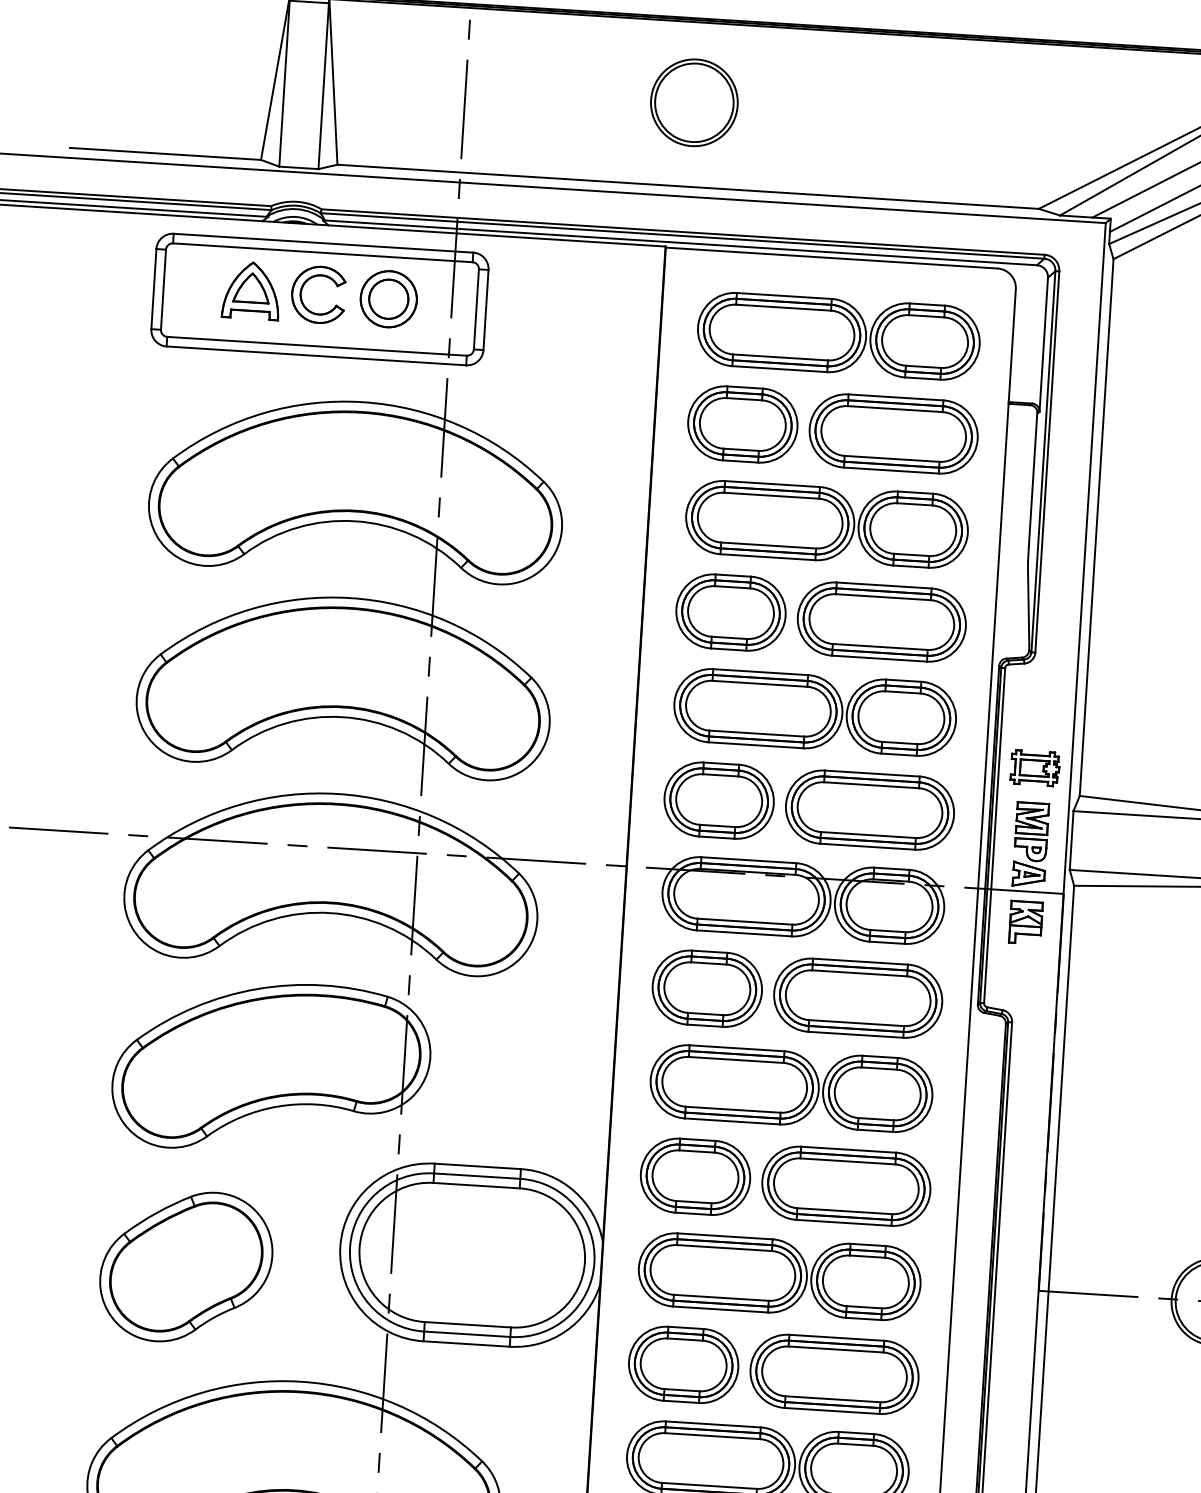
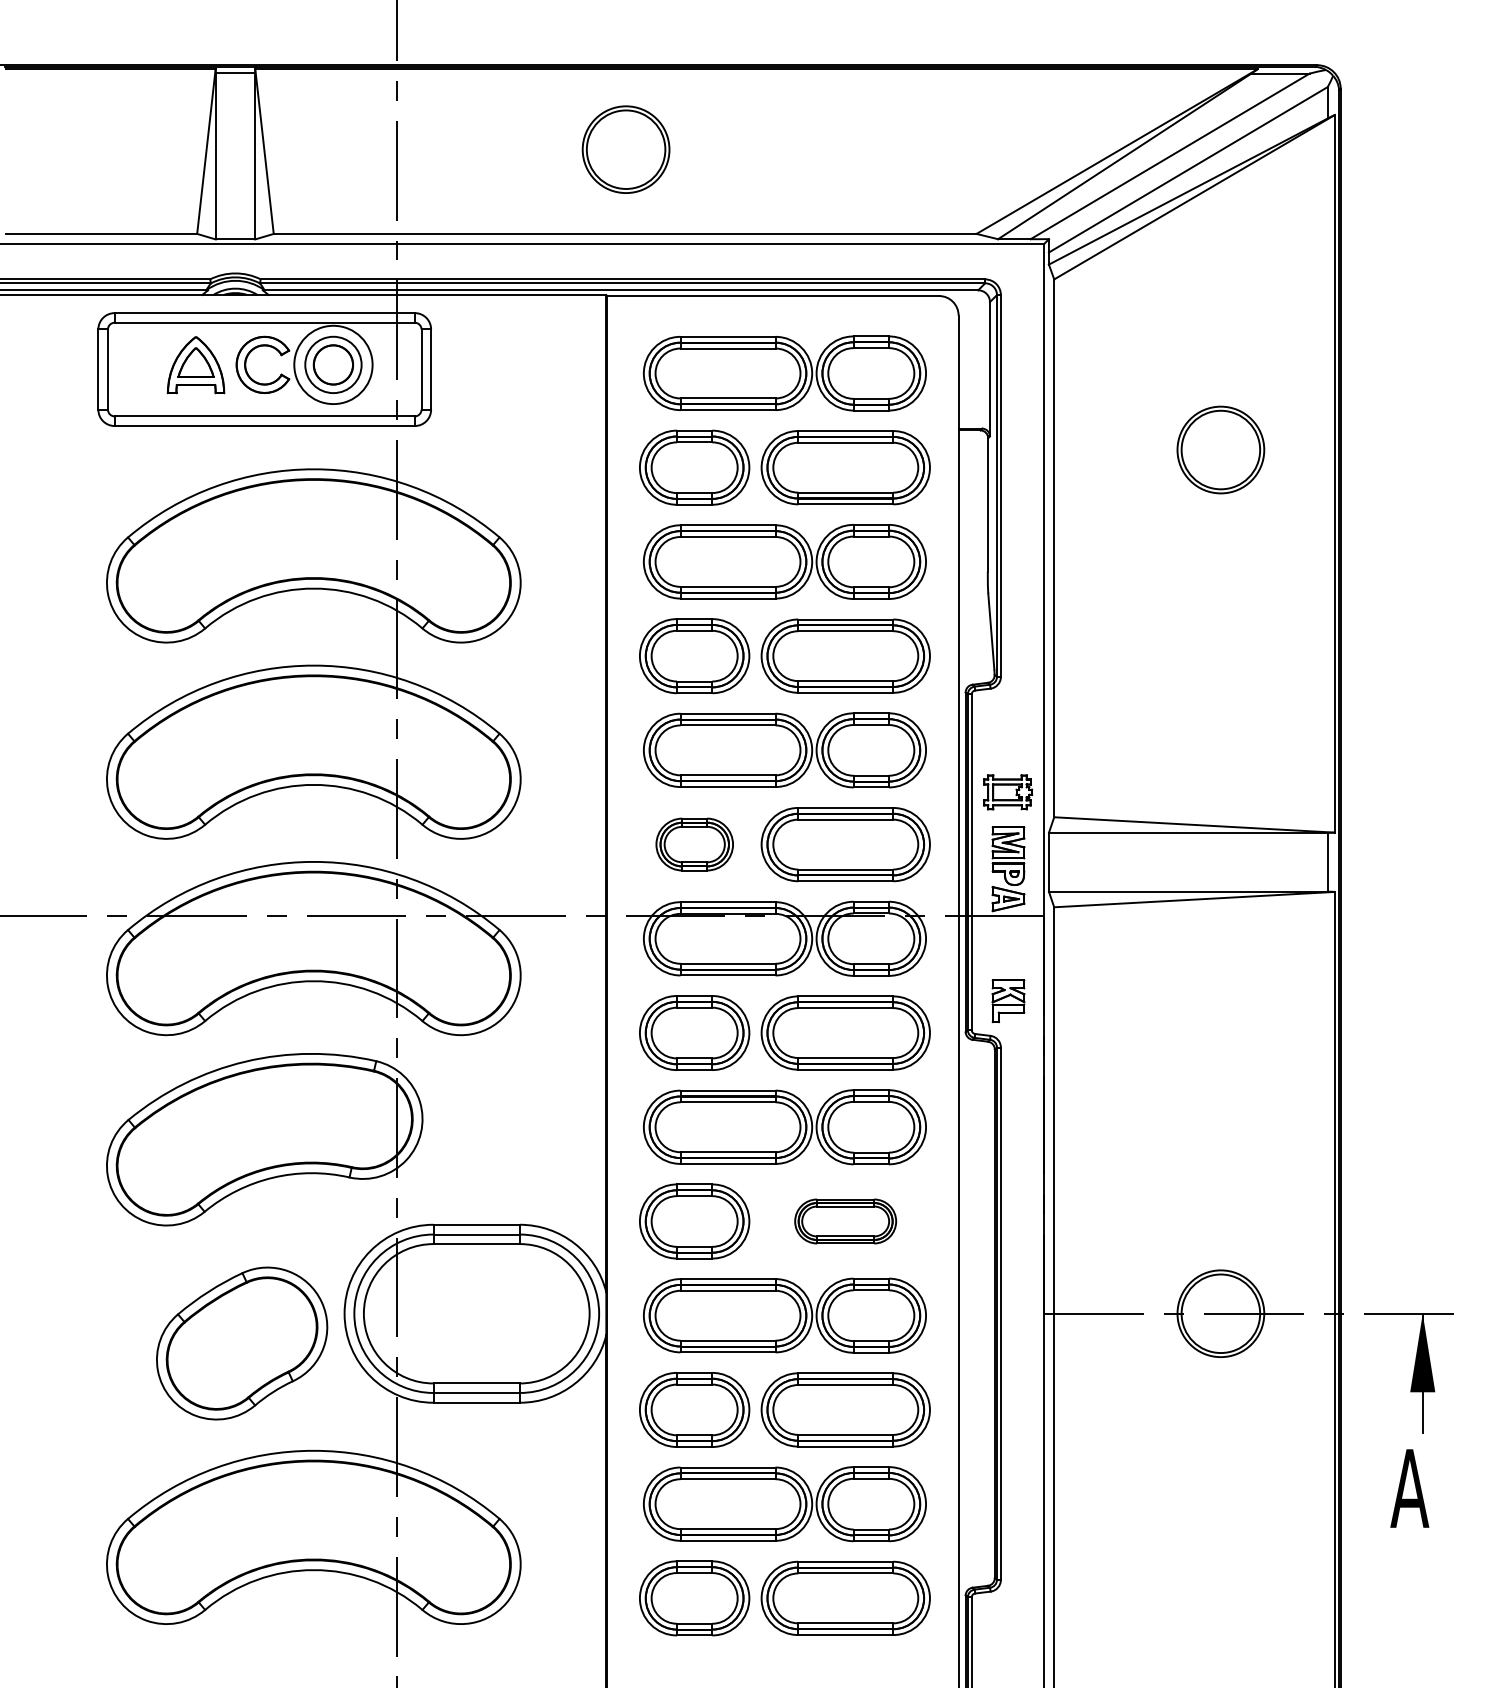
circle: (388, 298) -> (333, 364), size x1.4
part: (719, 800) -> (694, 844), size x0.7
part: (1025, 923) -> (1008, 1001), moved
part: (846, 1186) -> (845, 1221), size x0.6
part: (186, 1267) -> (242, 1343), moved

